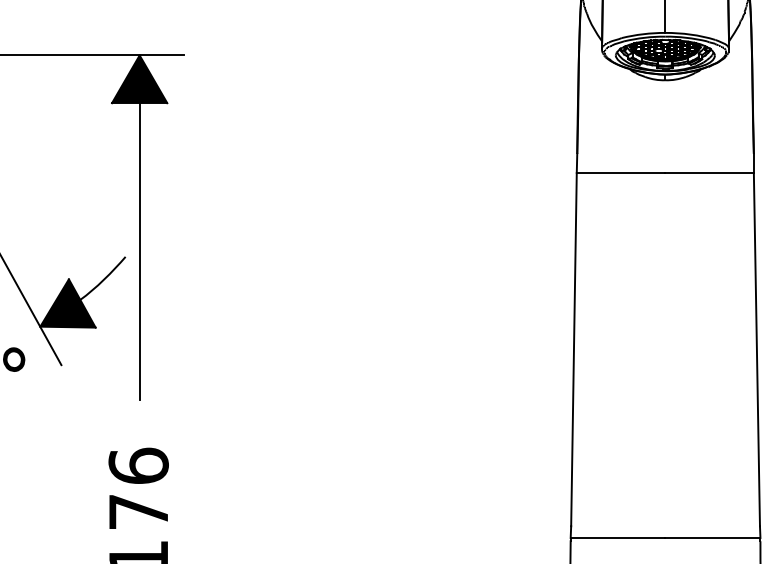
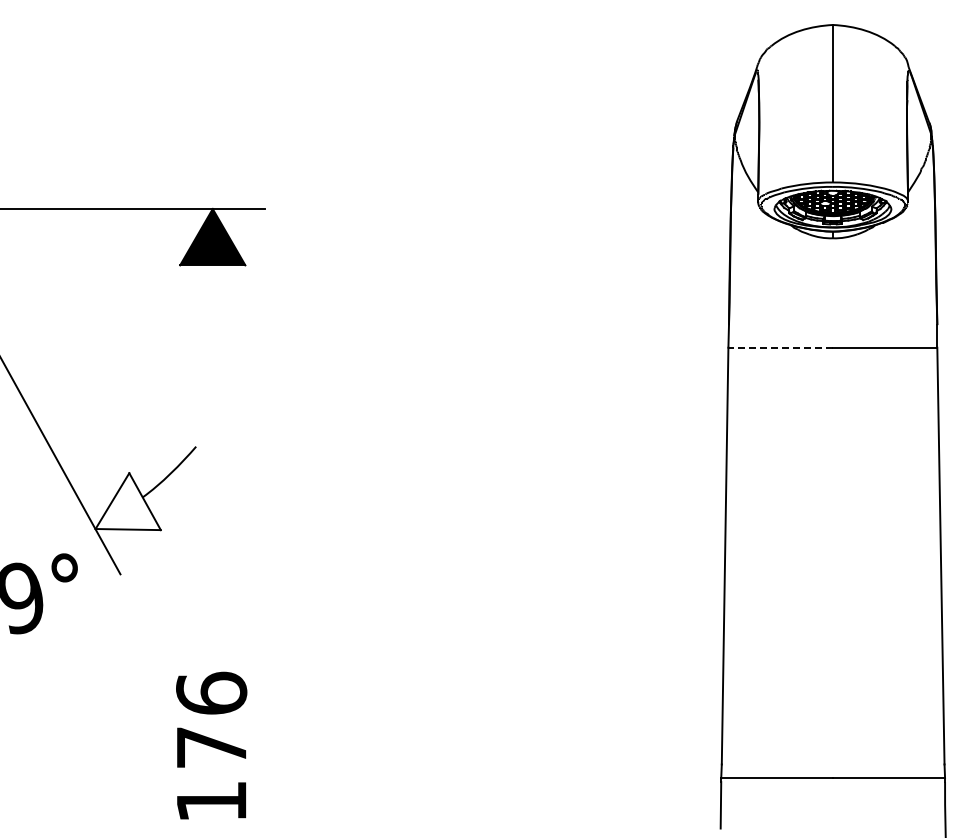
line: (620, 172) -> (780, 347), solid -> dashed
line: (139, 251) -> (212, 440), removed
fill: (67, 303) -> (127, 501), removed

